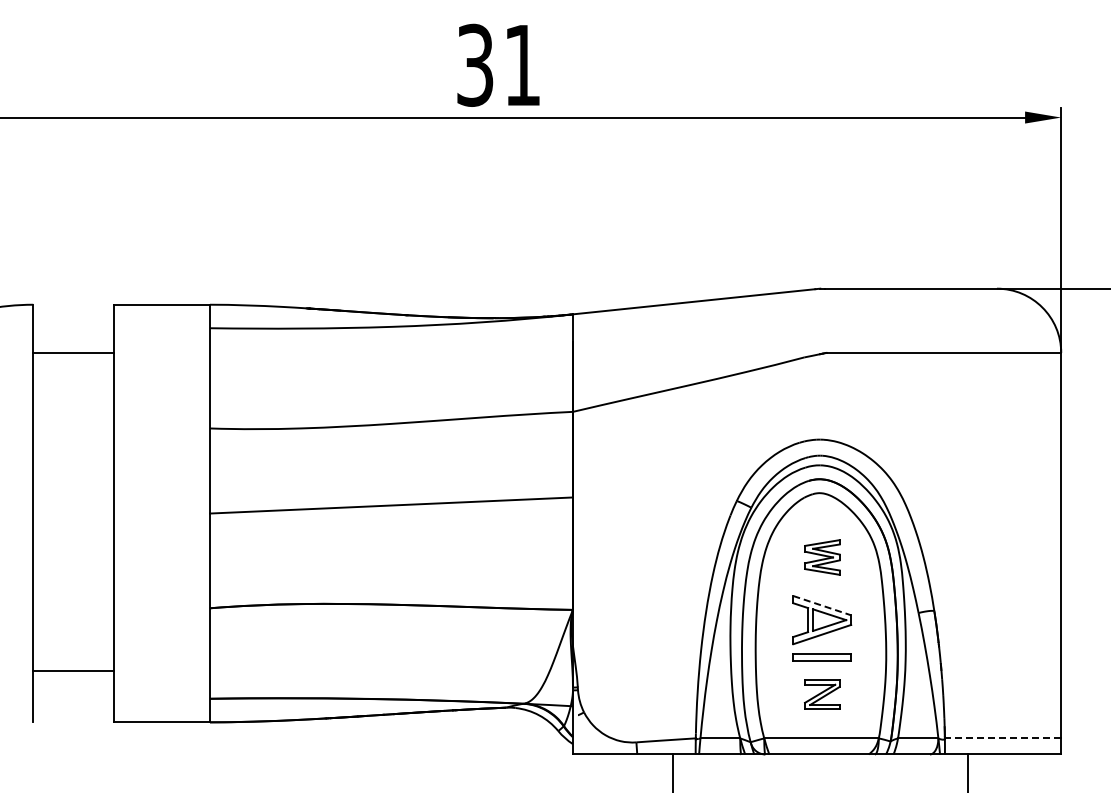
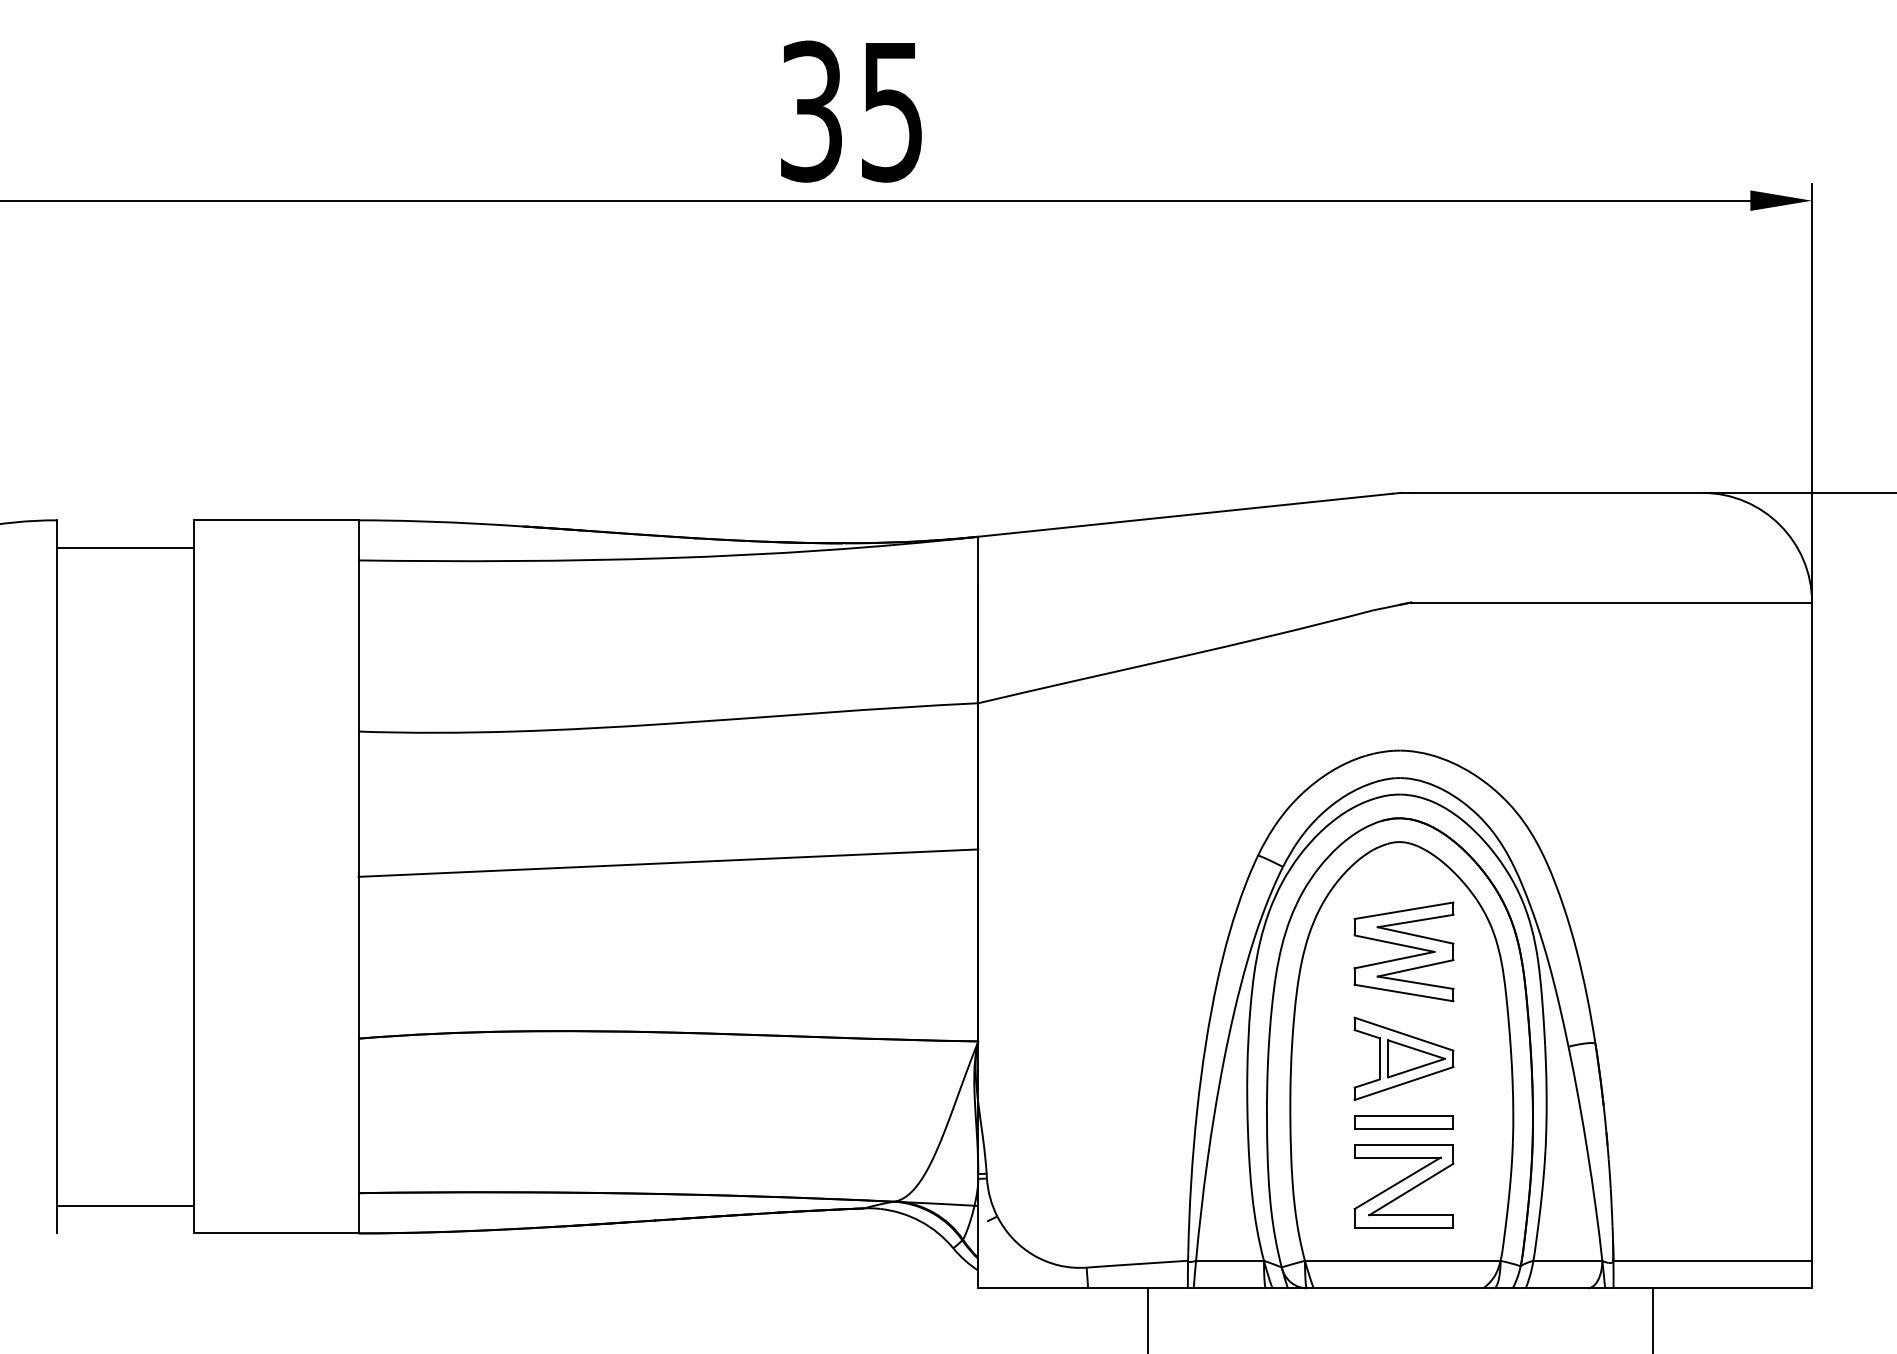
text: (521, 65) -> (890, 111), 31 -> 35
line: (73, 352) -> (125, 547), moved
part: (822, 557) -> (1404, 951), size x1.67
line: (822, 605) -> (1404, 1033), dashed -> solid
line: (73, 671) -> (125, 1206), moved
part: (822, 694) -> (1404, 1185), size x1.67
line: (1002, 738) -> (1711, 1260), dashed -> solid

